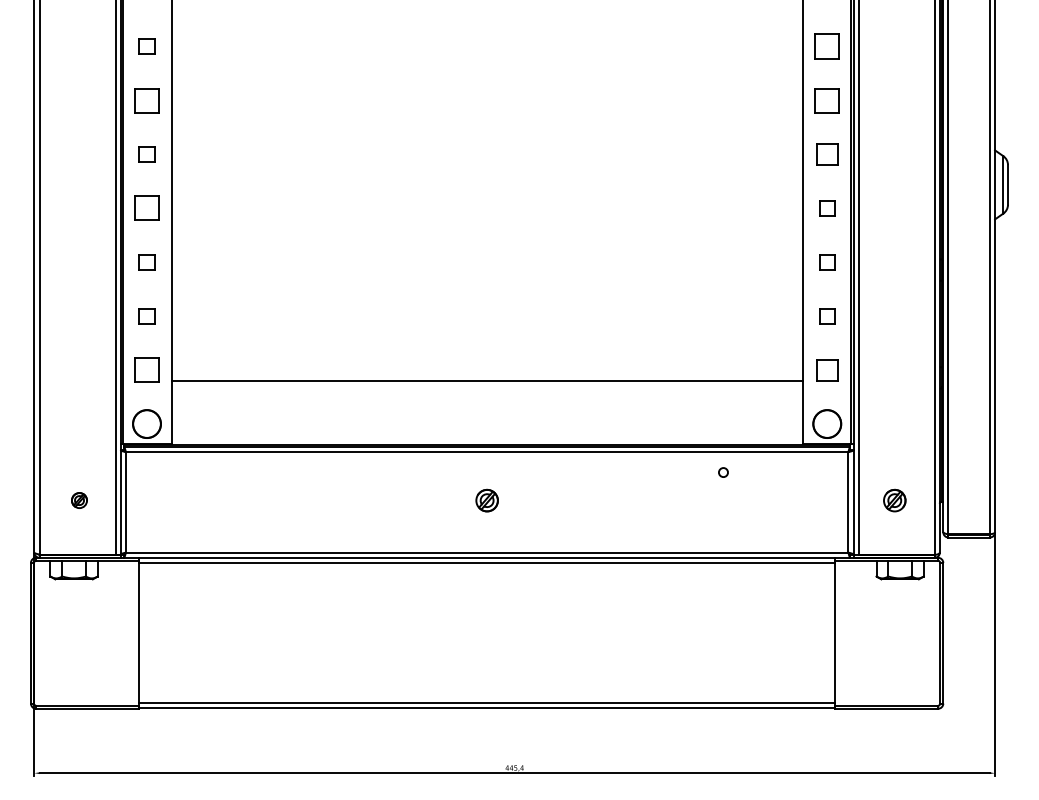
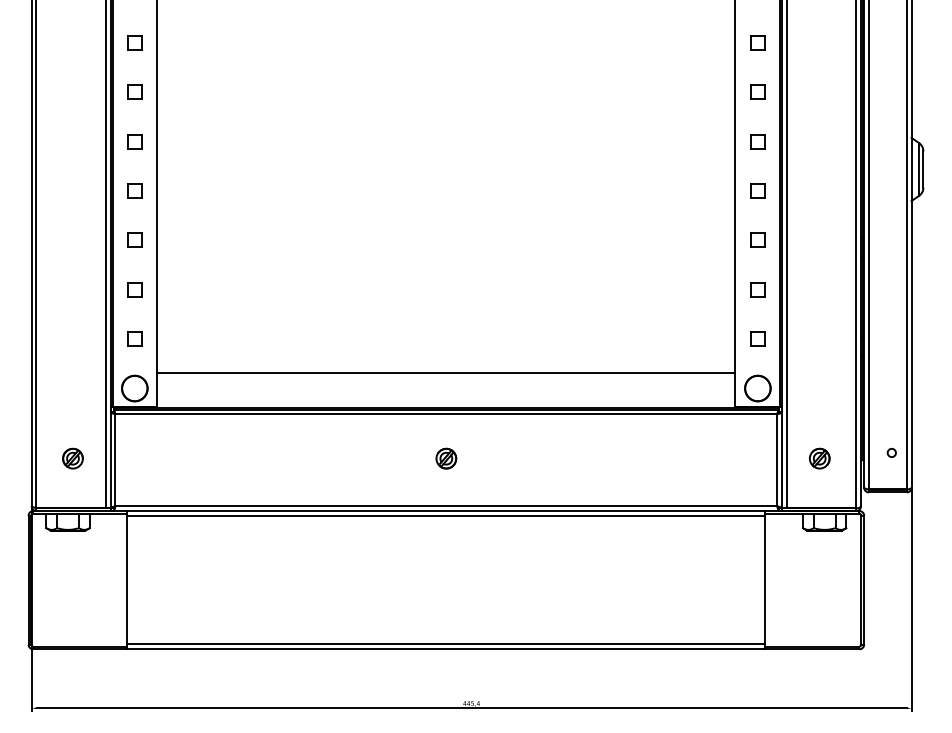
part: (826, 46) -> (757, 42), size x0.62
part: (146, 99) -> (134, 91), size x0.62
part: (826, 99) -> (757, 91), size x0.62
part: (826, 154) -> (757, 141), size x0.71
part: (146, 207) -> (134, 190), size x0.62
part: (146, 369) -> (134, 338), size x0.62
part: (826, 369) -> (757, 338), size x0.71
line: (487, 380) -> (446, 372), moved
circle: (723, 472) -> (891, 452), moved
part: (78, 500) -> (72, 458), size x1.43

